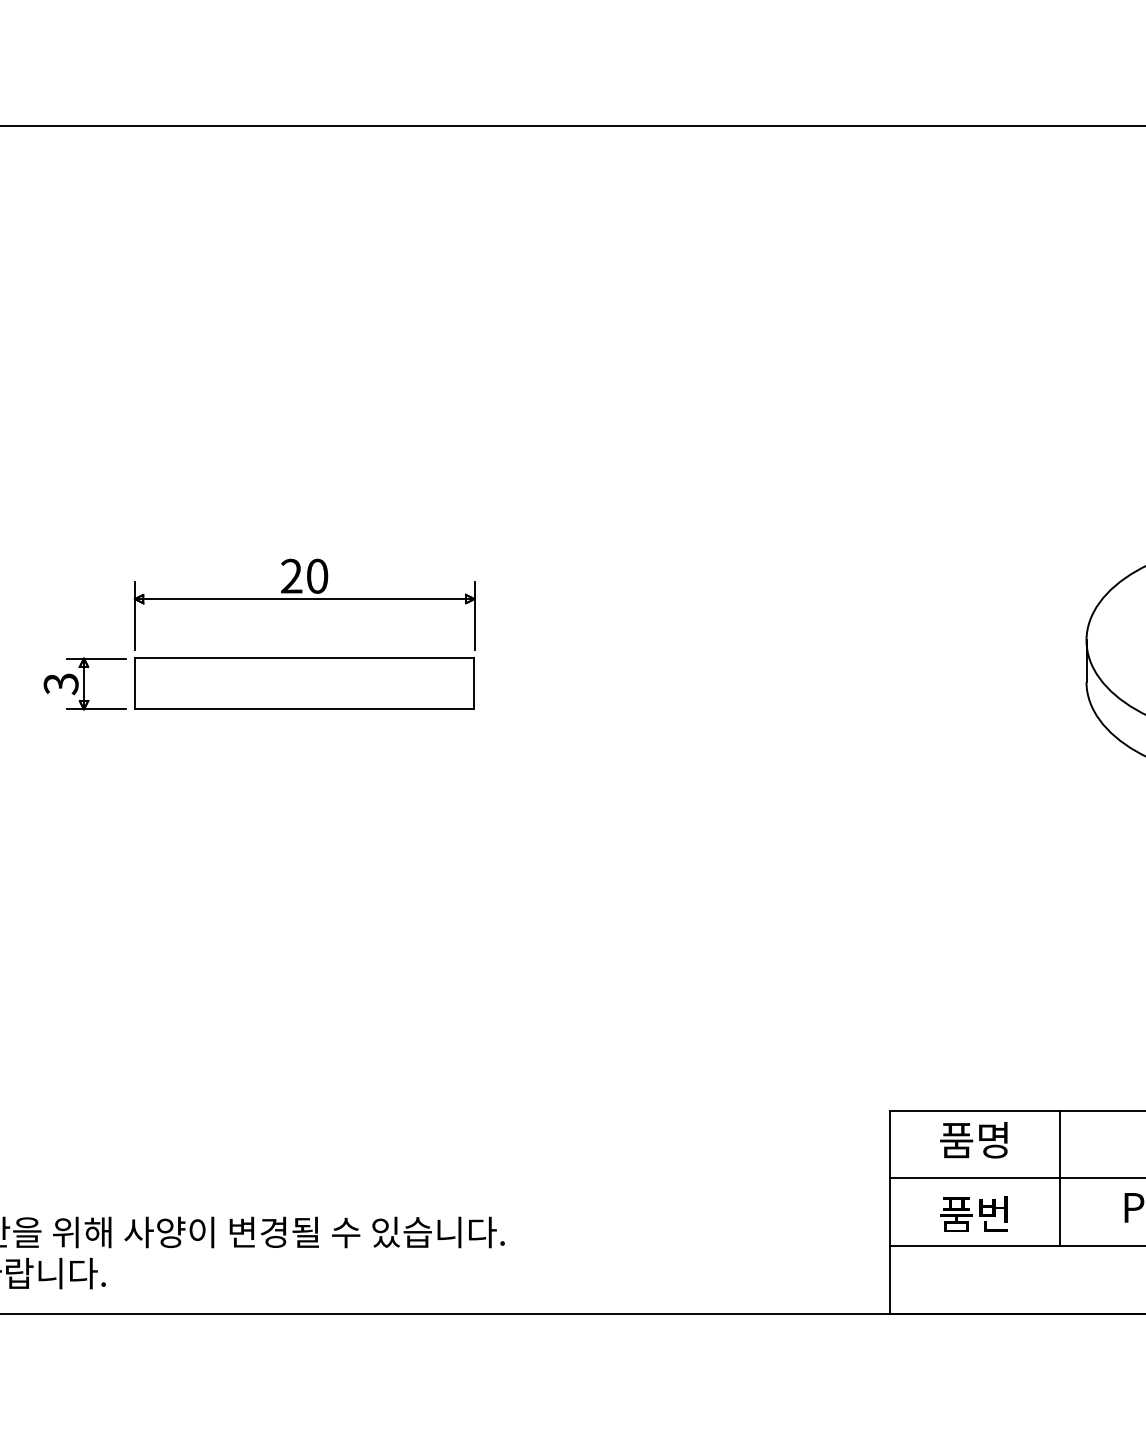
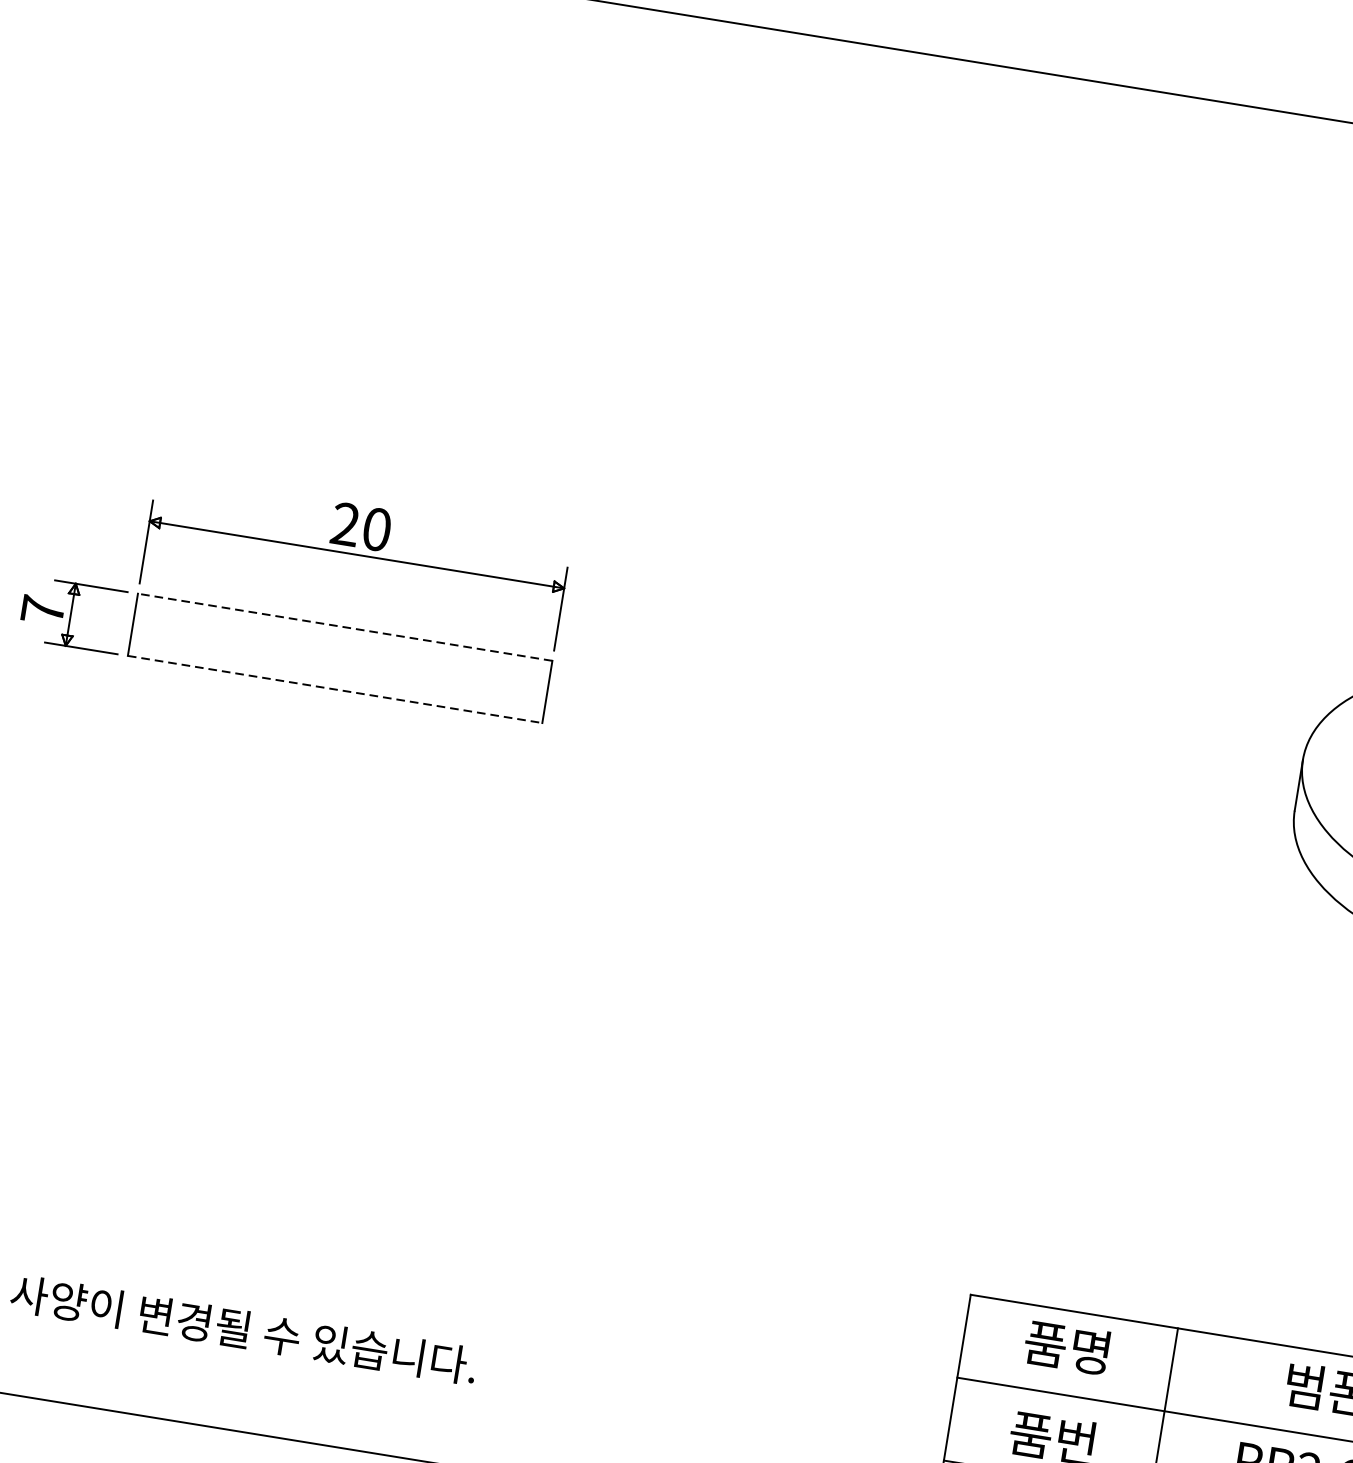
line: (304, 658) -> (344, 627), solid -> dashed
text: (60, 684) -> (42, 610), 3 -> 7
line: (304, 709) -> (334, 689), solid -> dashed

